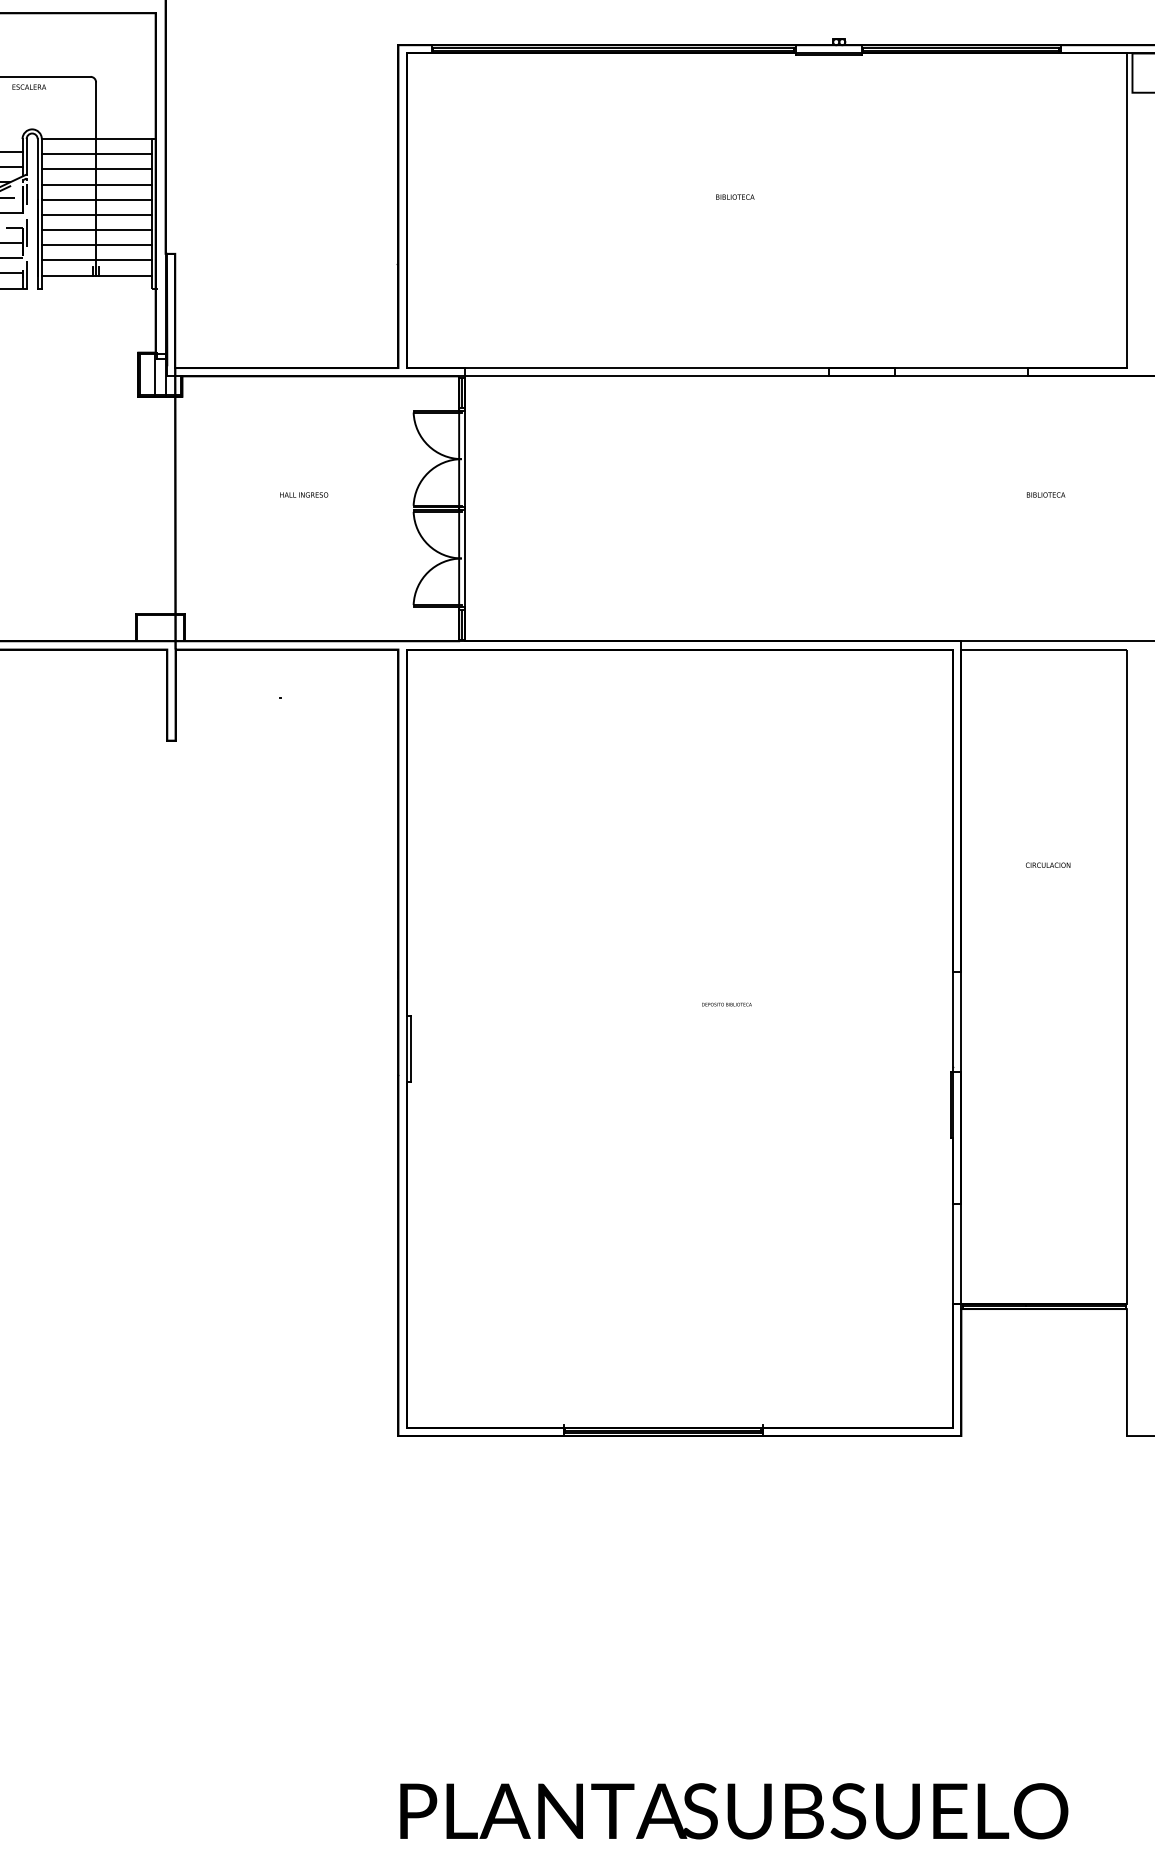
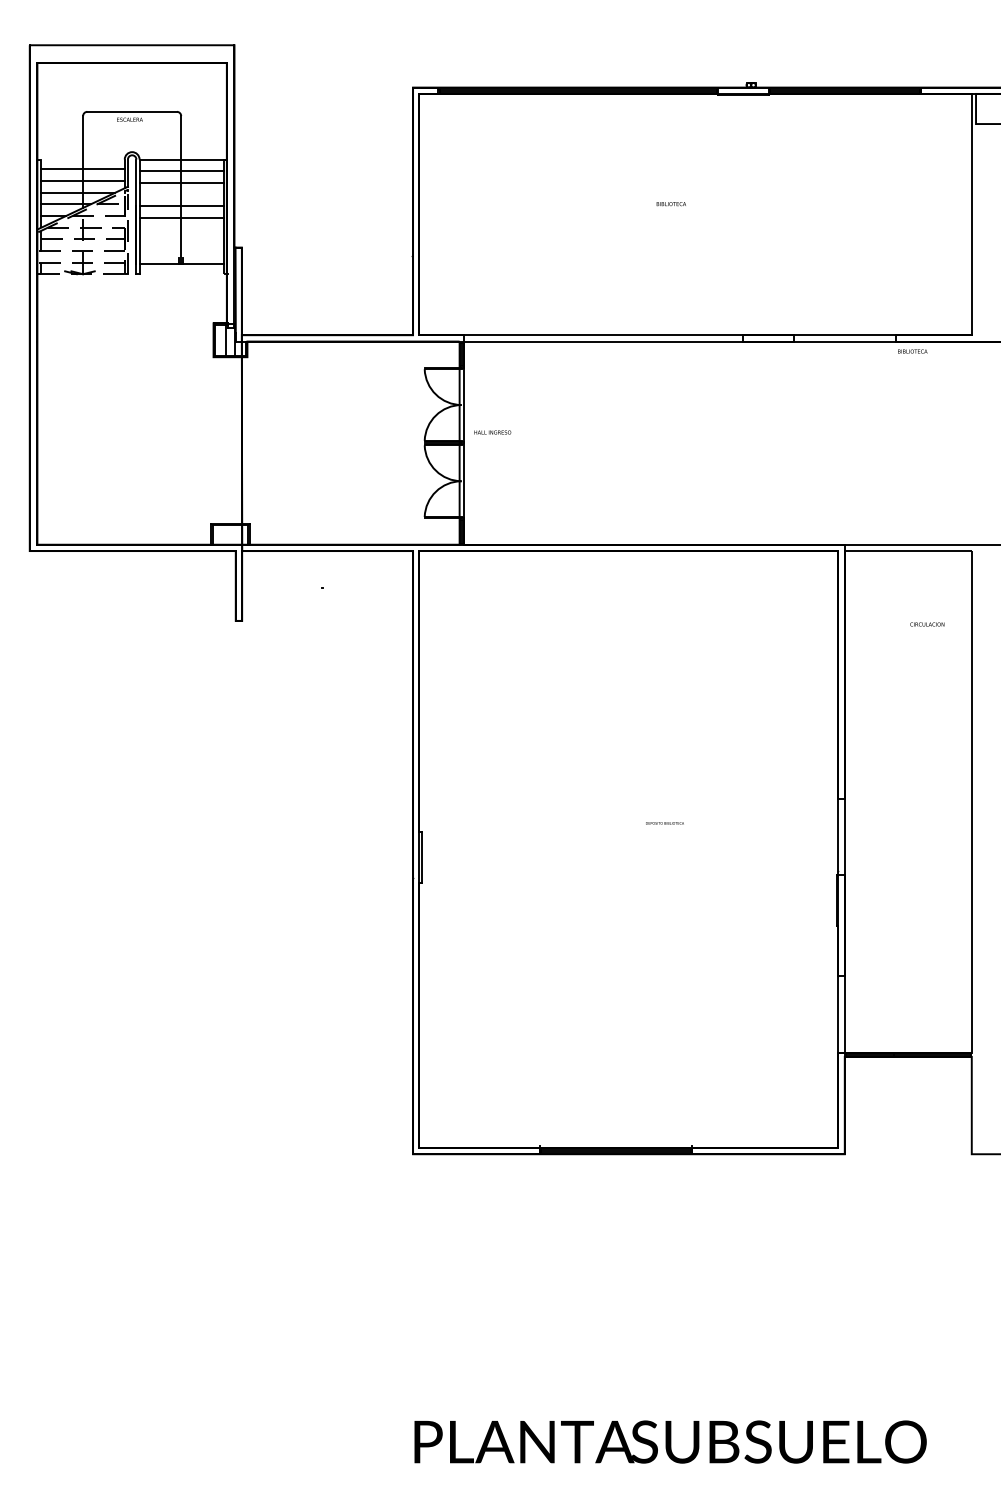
line: (96, 184) -> (181, 194), removed
line: (96, 230) -> (181, 229), removed
line: (96, 245) -> (181, 241), removed
line: (96, 260) -> (181, 252), removed
text: (303, 494) -> (492, 432), moved
text: (1045, 494) -> (912, 351), moved
text: (1048, 865) -> (927, 624), moved

